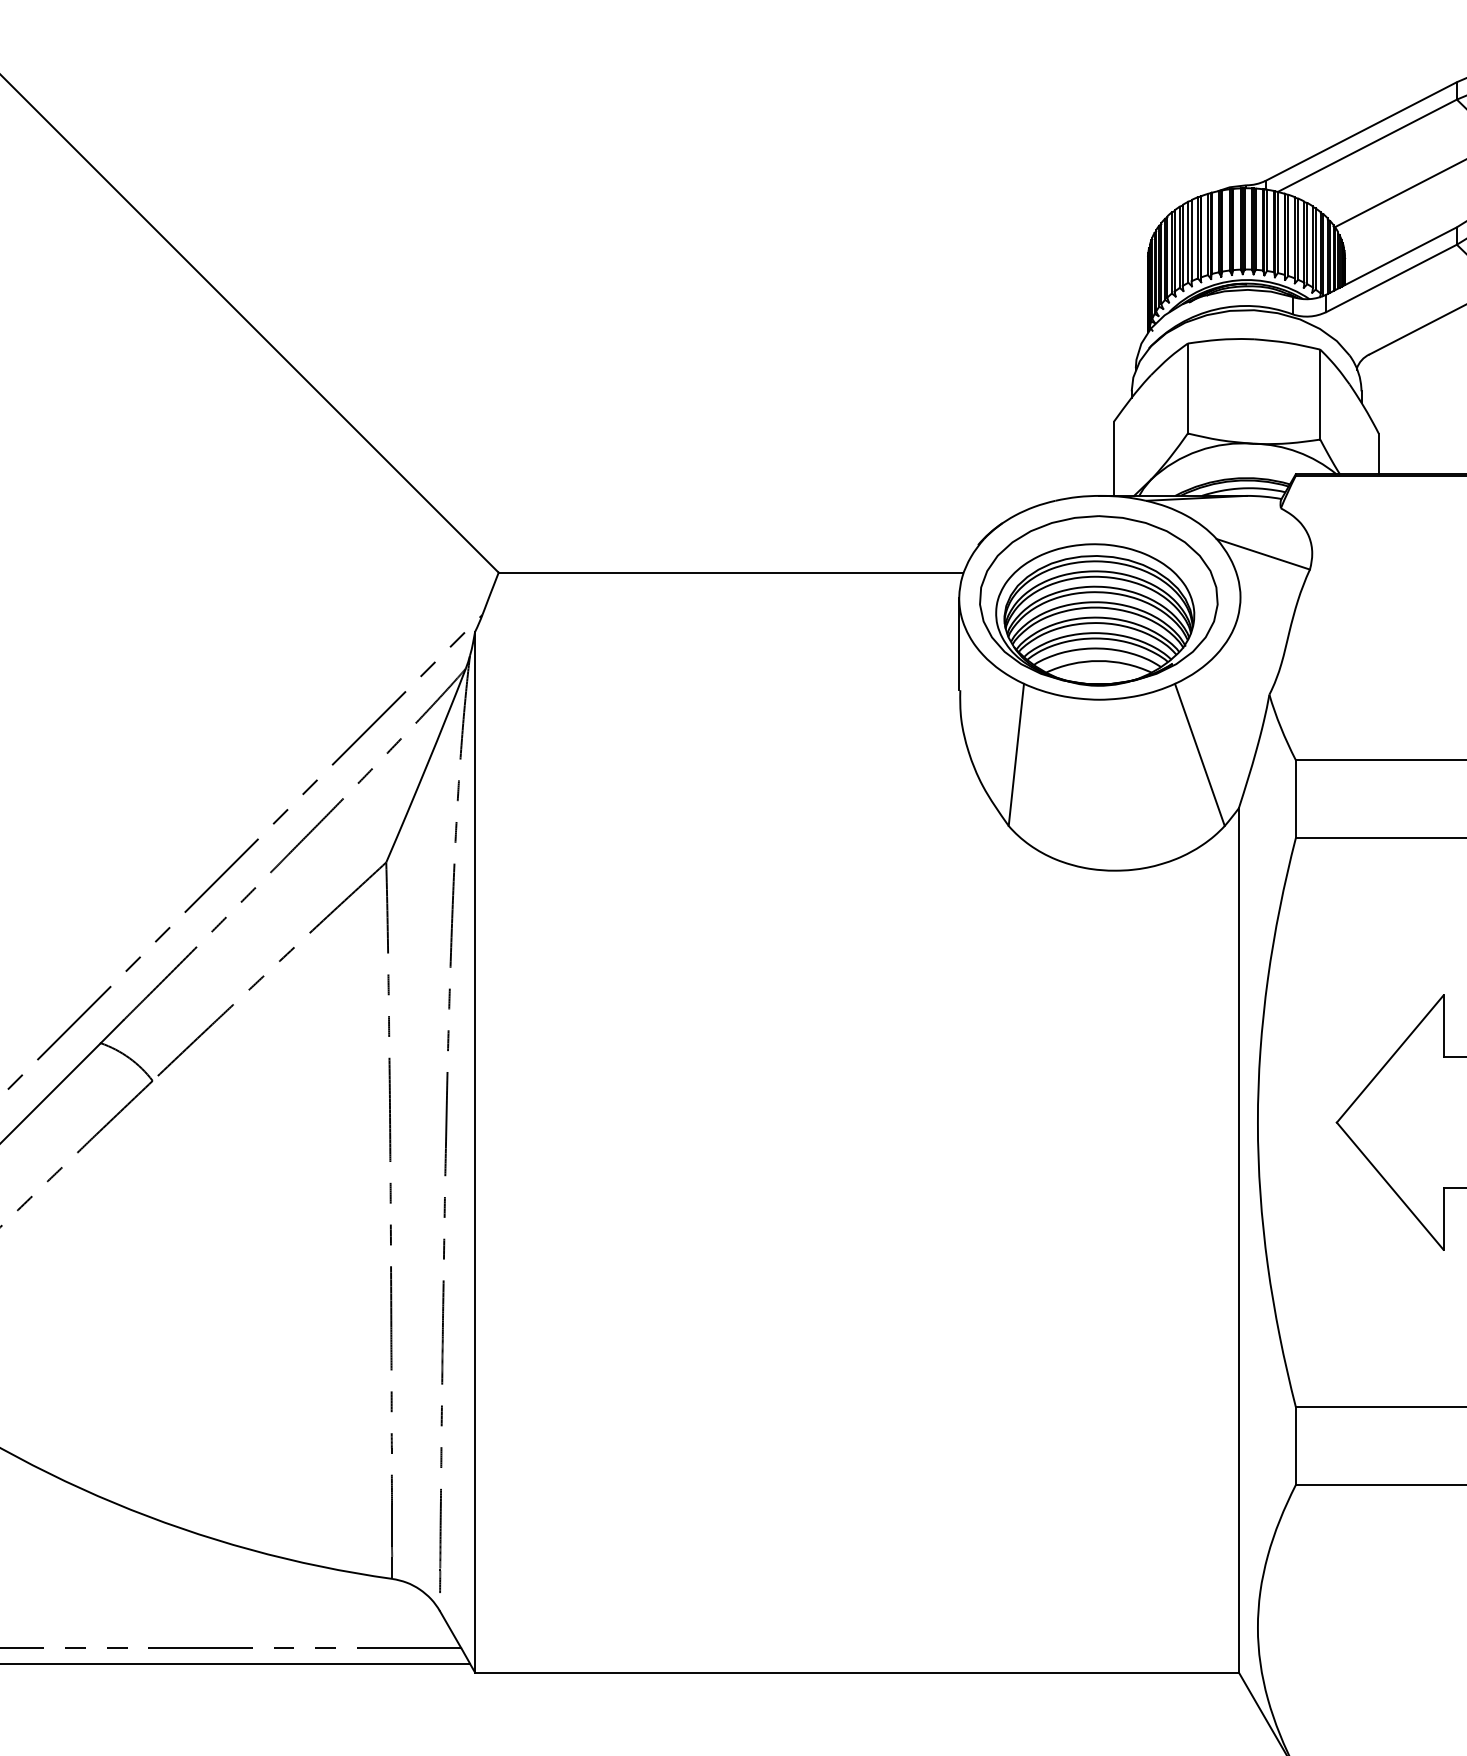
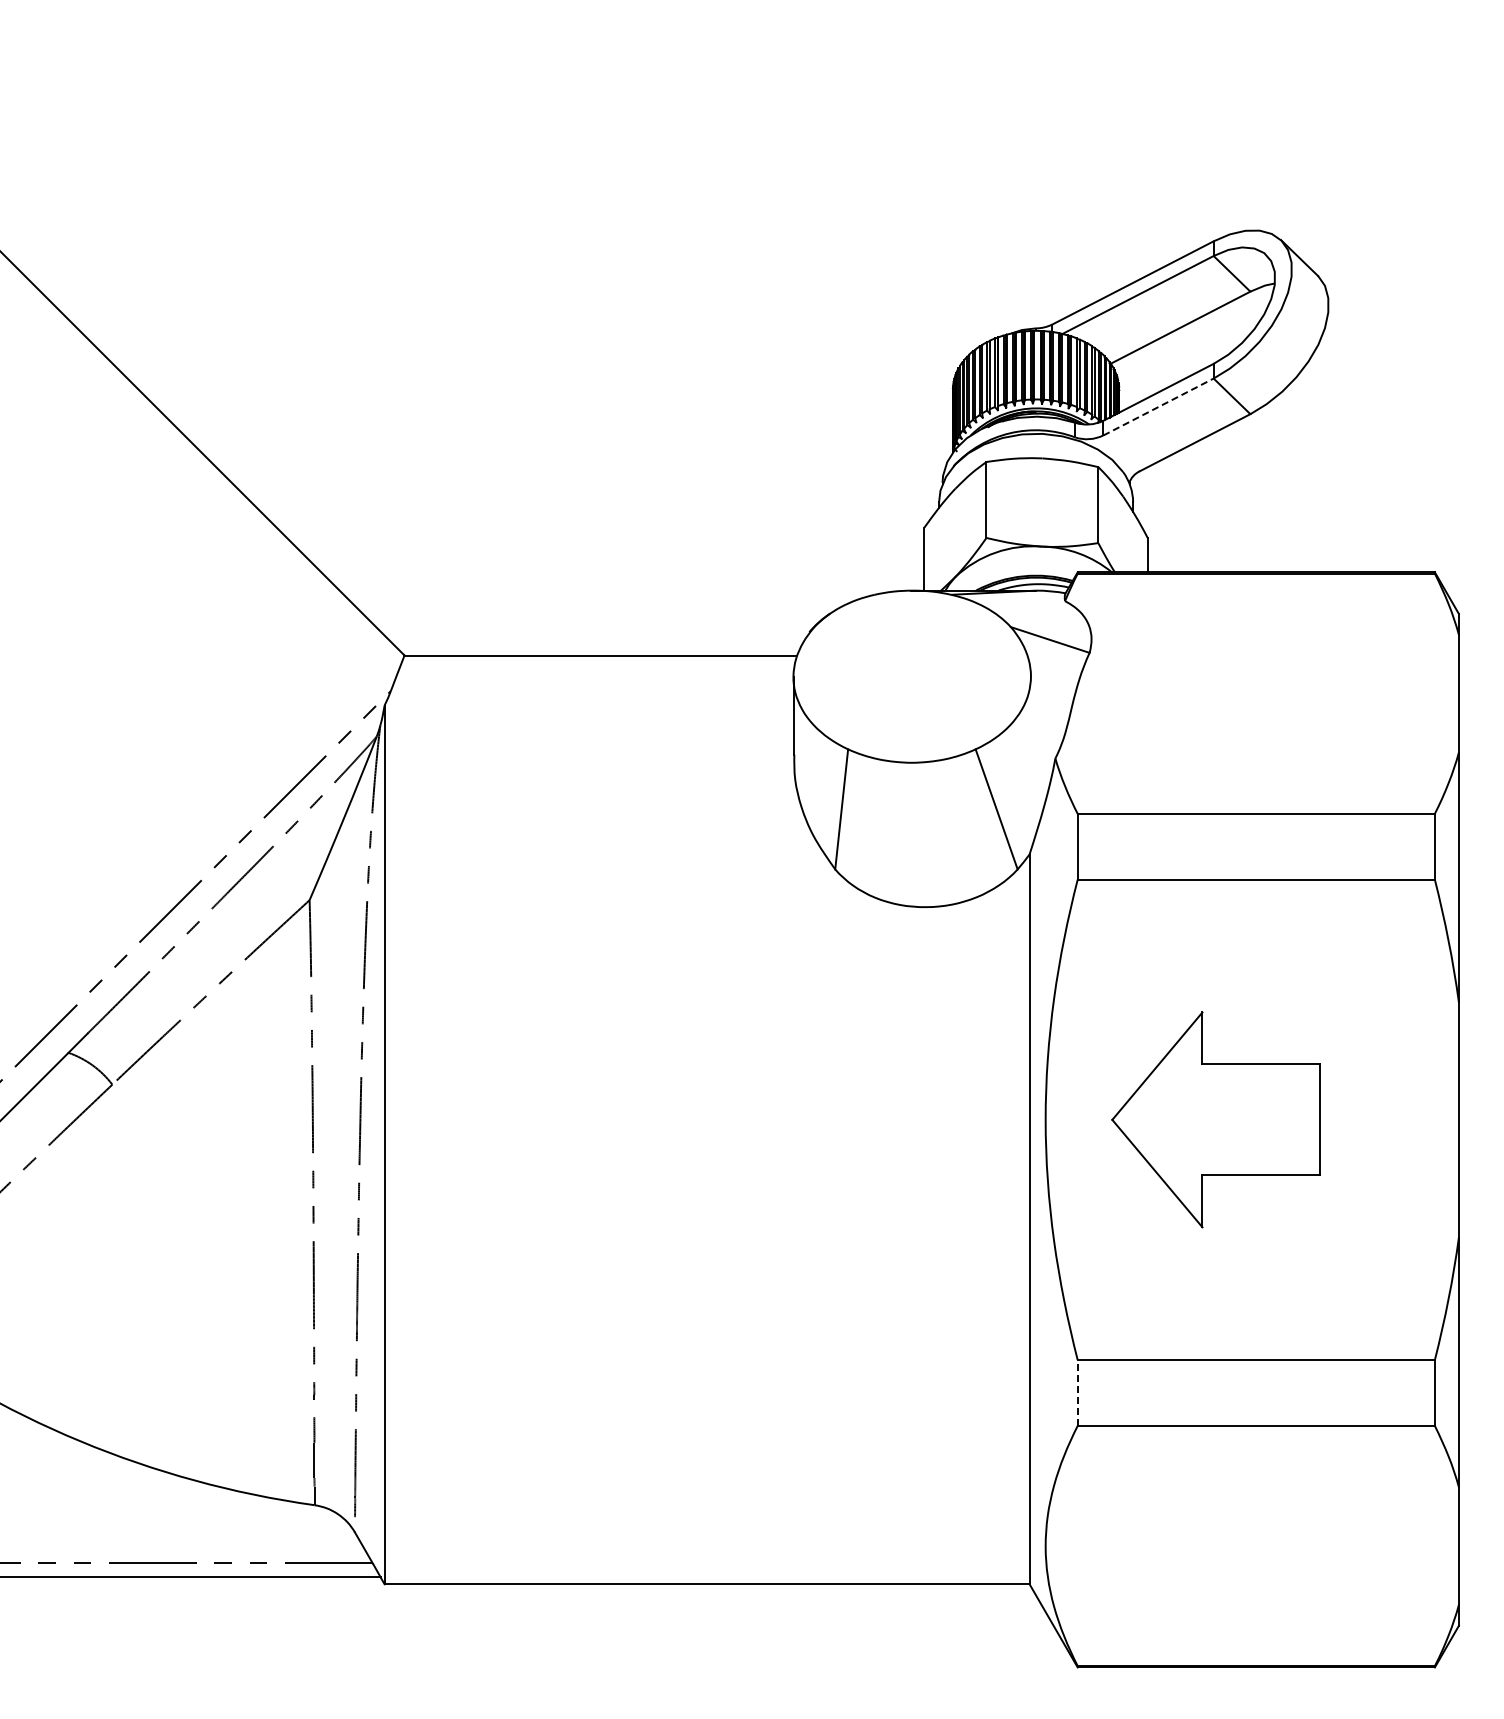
line: (1391, 277) -> (1158, 406), solid -> dashed
part: (1099, 599) -> (911, 678), removed
line: (1295, 1445) -> (1077, 1392), solid -> dashed

